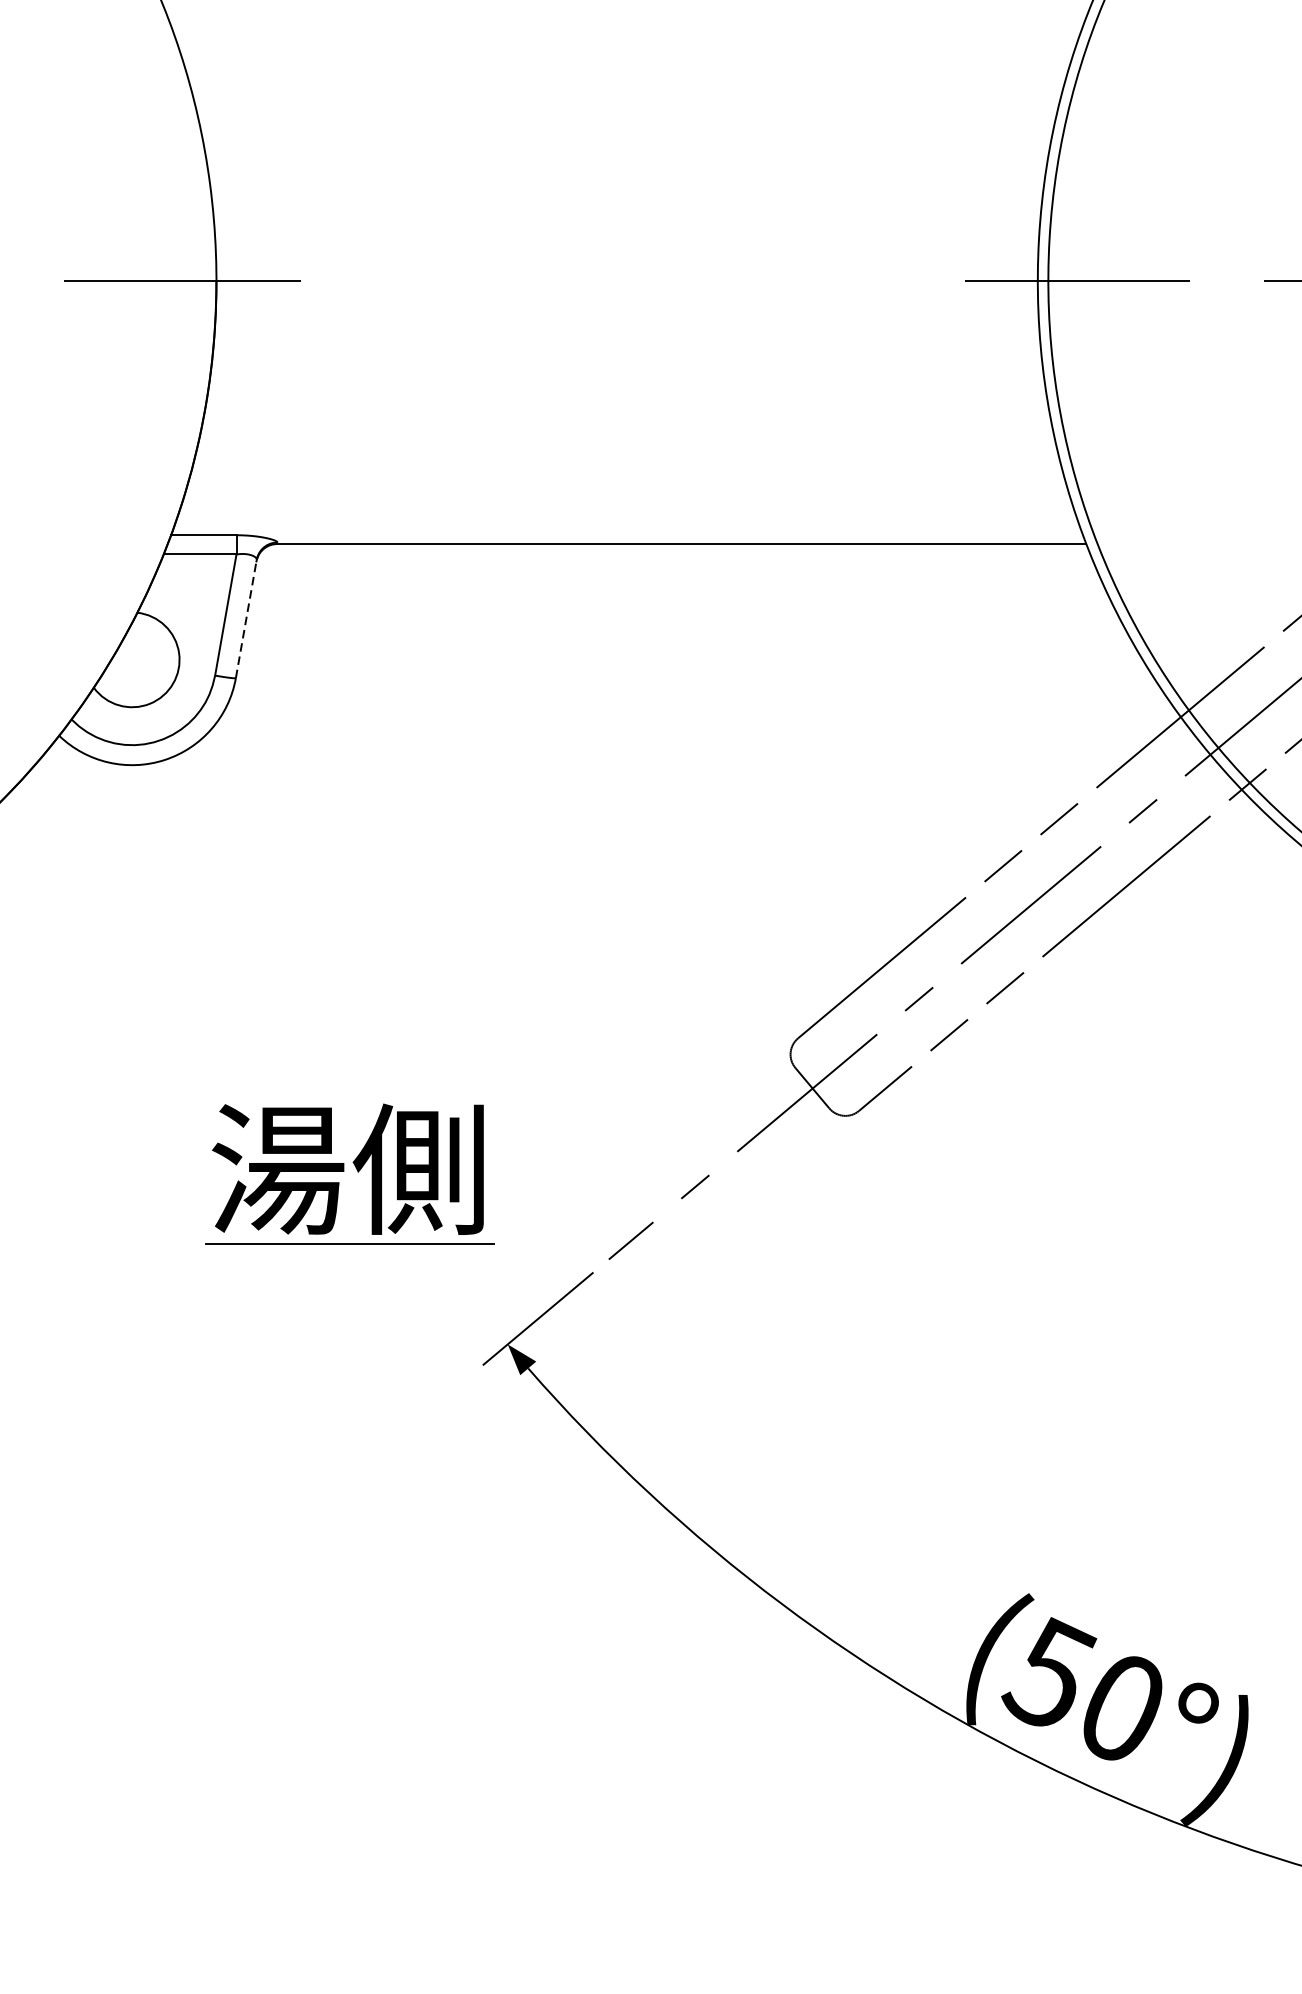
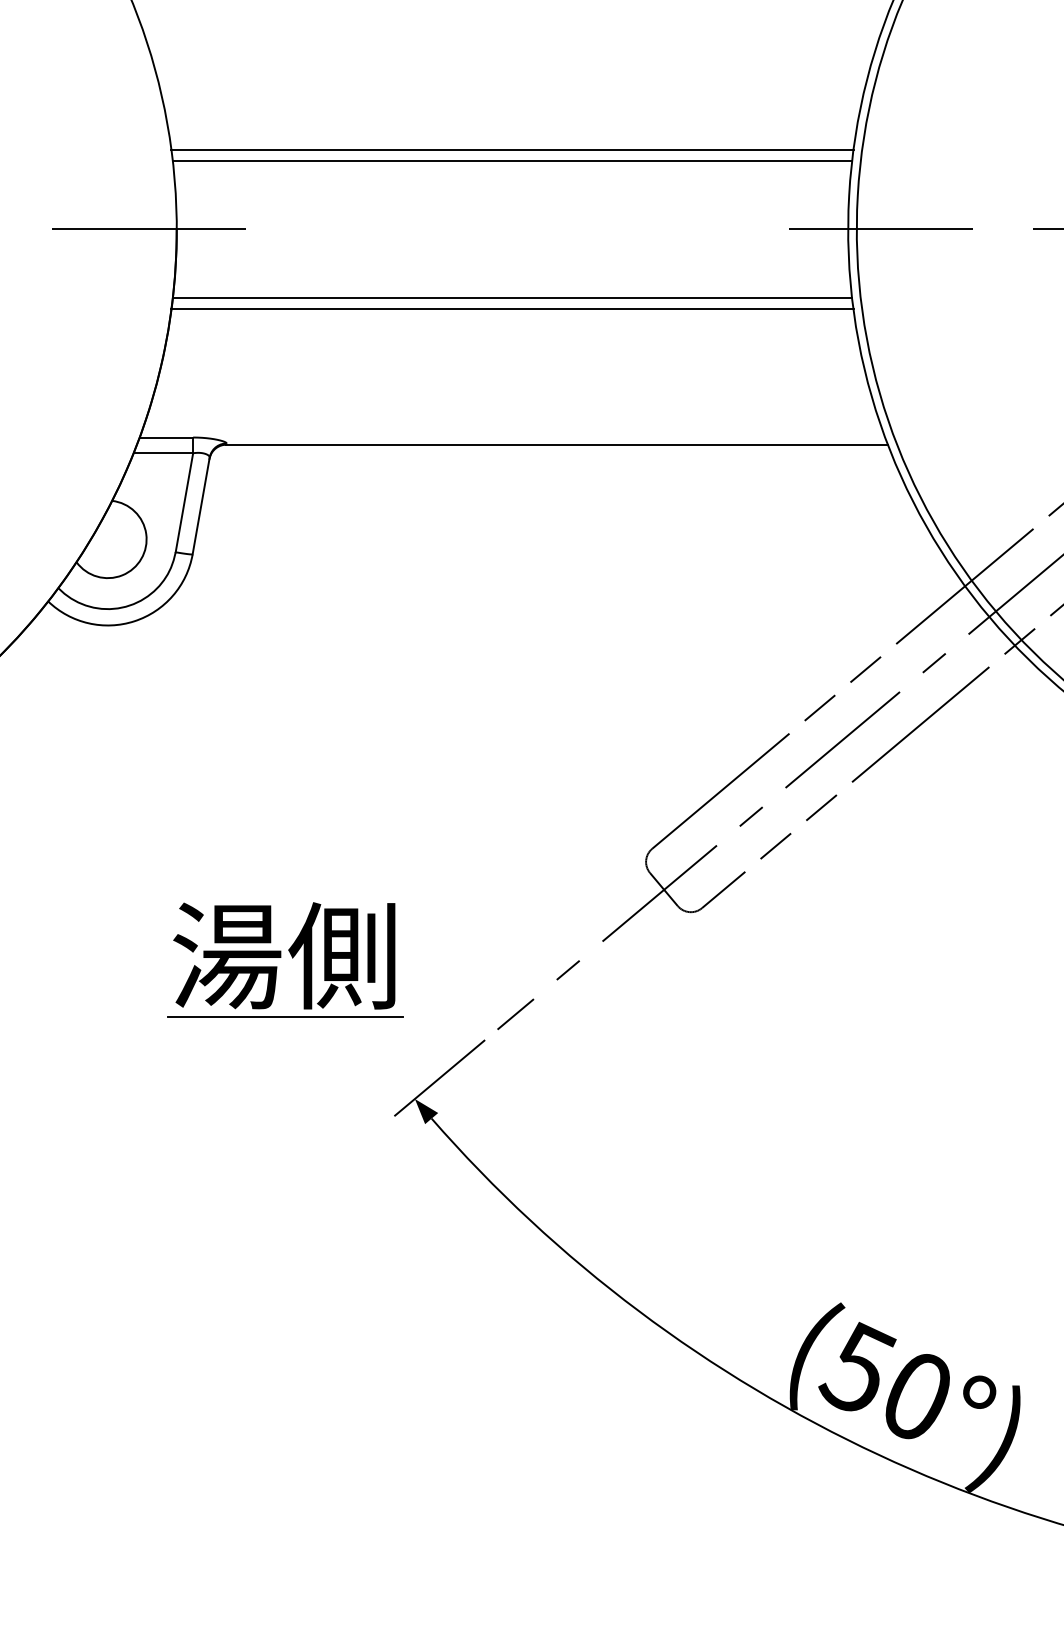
line: (627, 182) -> (512, 149), added
line: (627, 196) -> (512, 160), added
line: (627, 365) -> (512, 298), added
line: (627, 378) -> (512, 309), added
line: (246, 618) -> (201, 505), dashed -> solid

